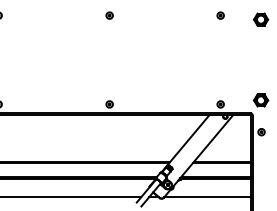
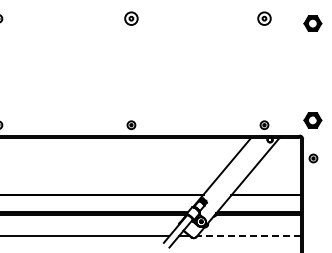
part: (109, 15) -> (131, 18), size x1.6
part: (220, 15) -> (264, 18), size x1.6
line: (207, 197) -> (248, 236), solid -> dashed

